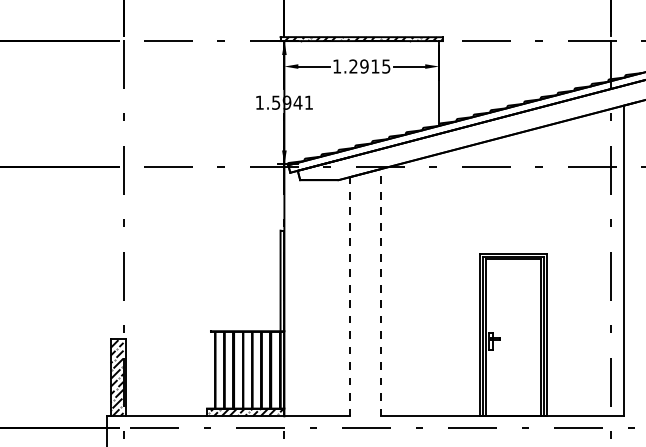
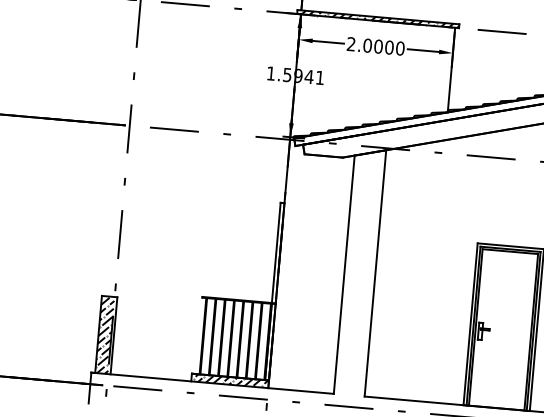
text: (361, 66) -> (375, 46), 1.2915 -> 2.0000
line: (381, 292) -> (375, 273), dashed -> solid
line: (350, 296) -> (344, 274), dashed -> solid

